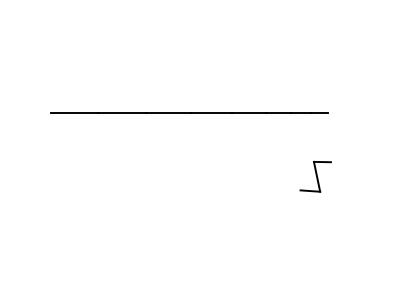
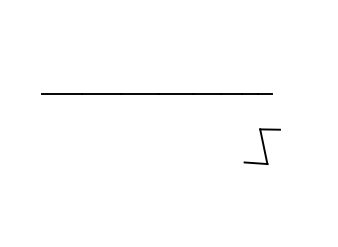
part: (315, 176) -> (261, 146), size x1.4

